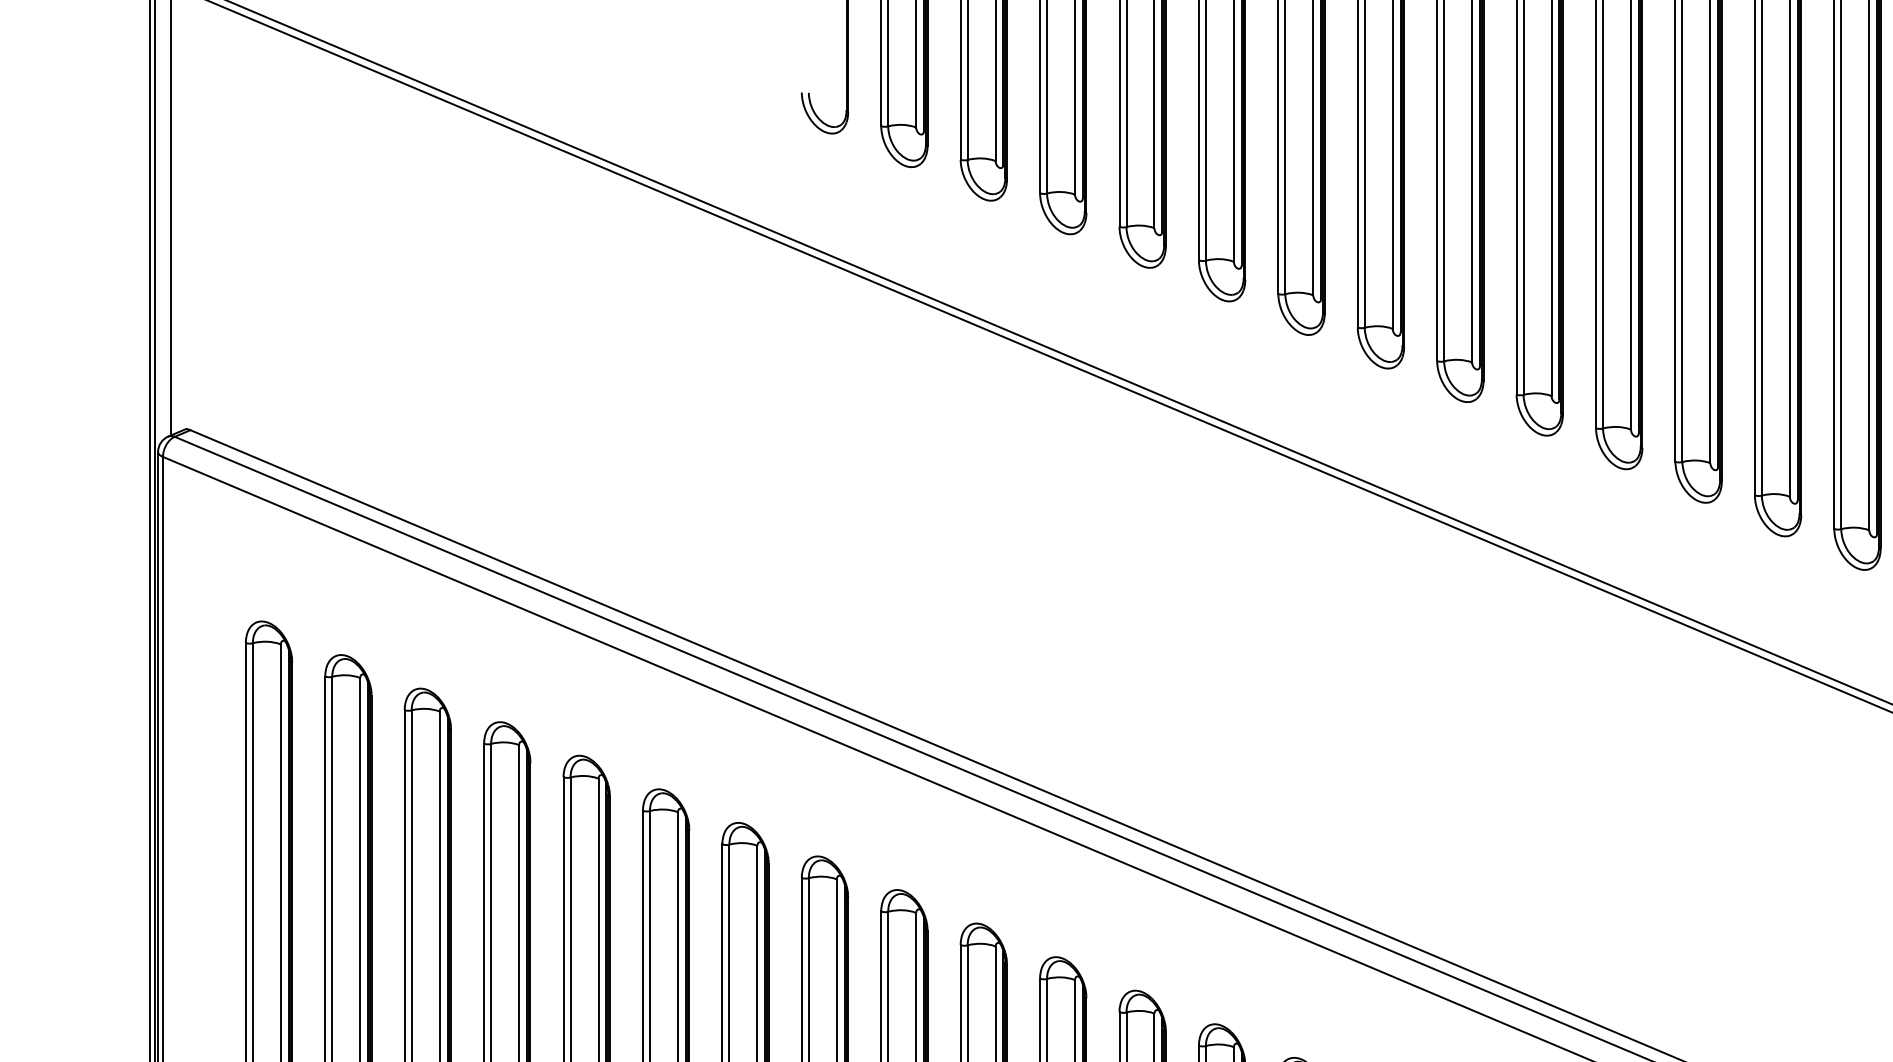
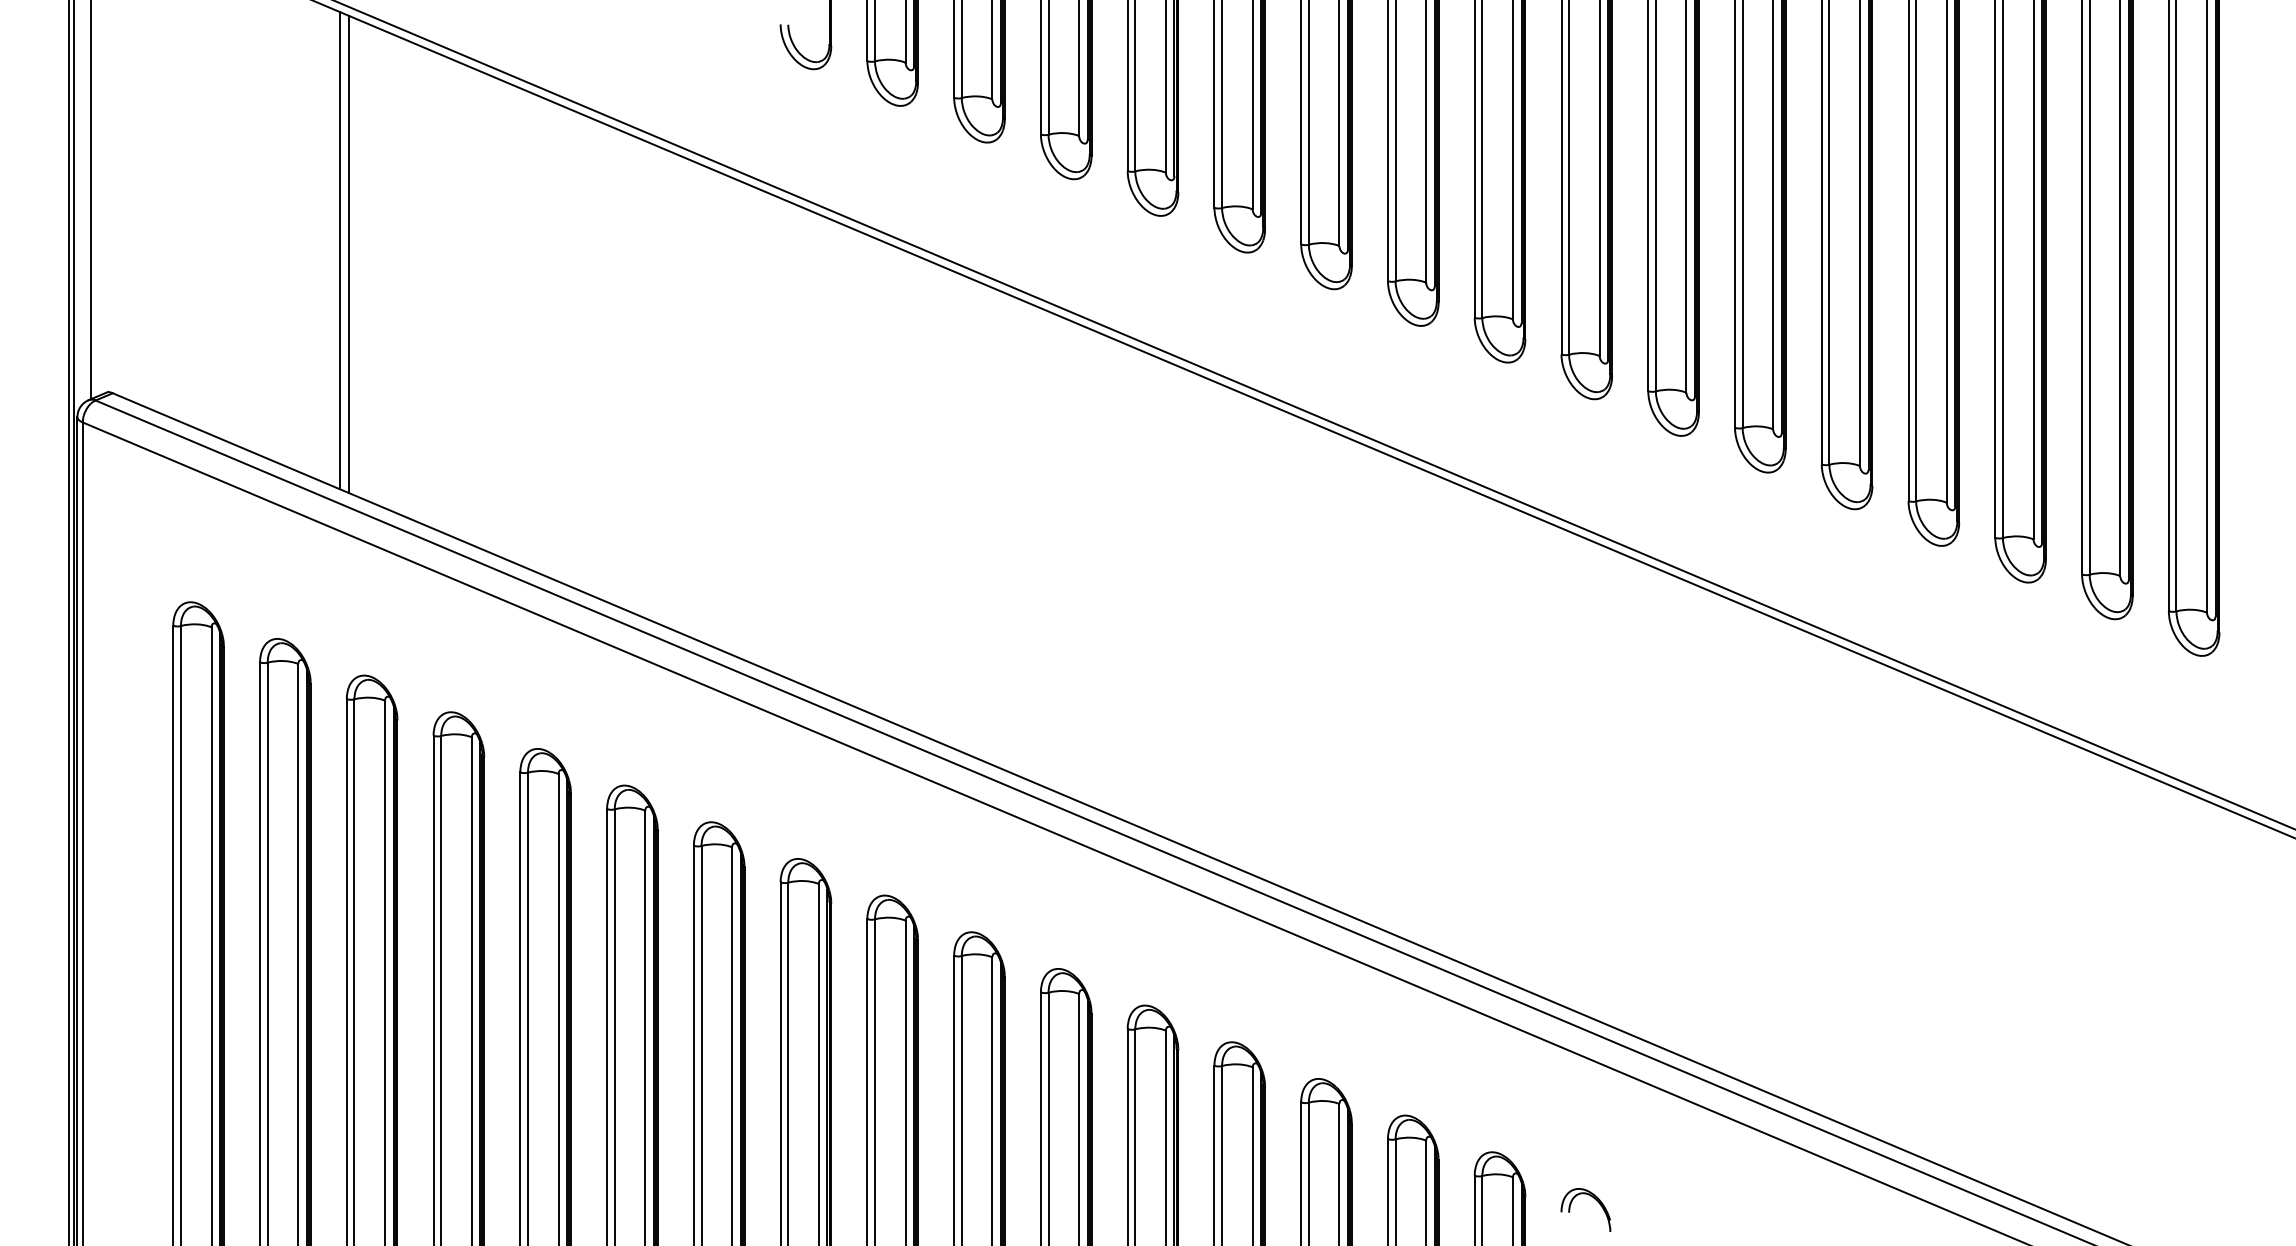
line: (398, 299) -> (340, 250), added
line: (406, 303) -> (348, 254), added

